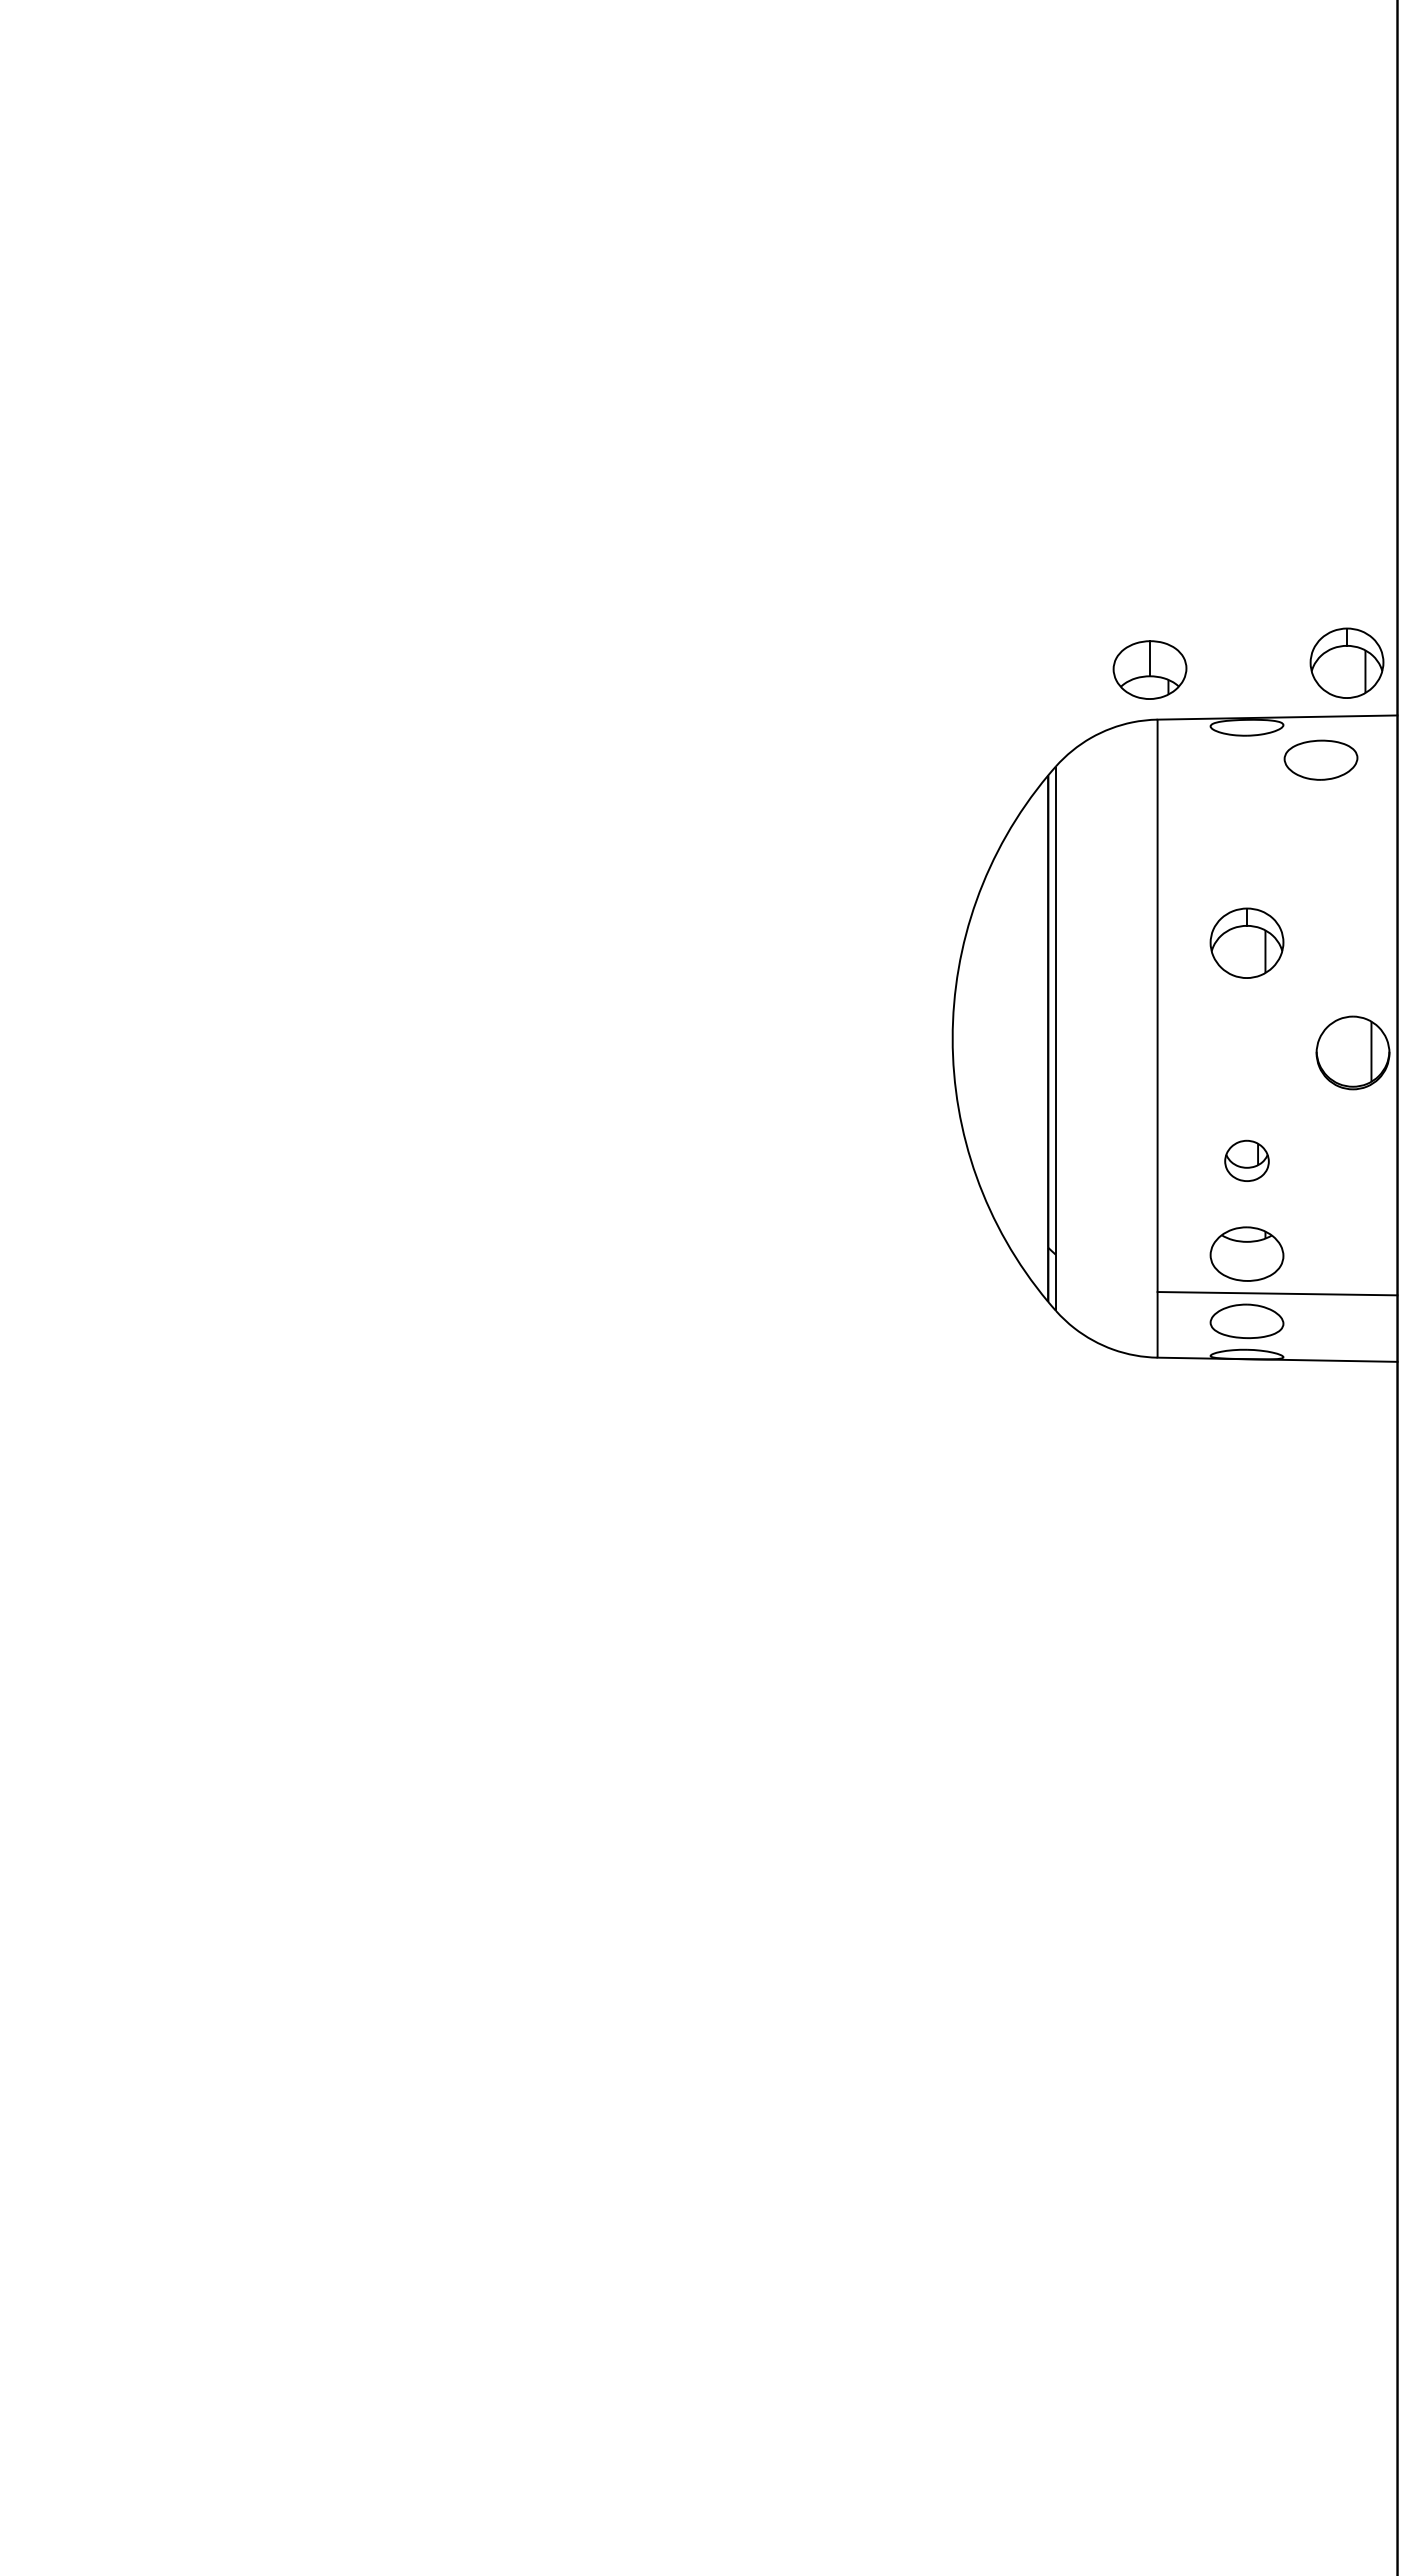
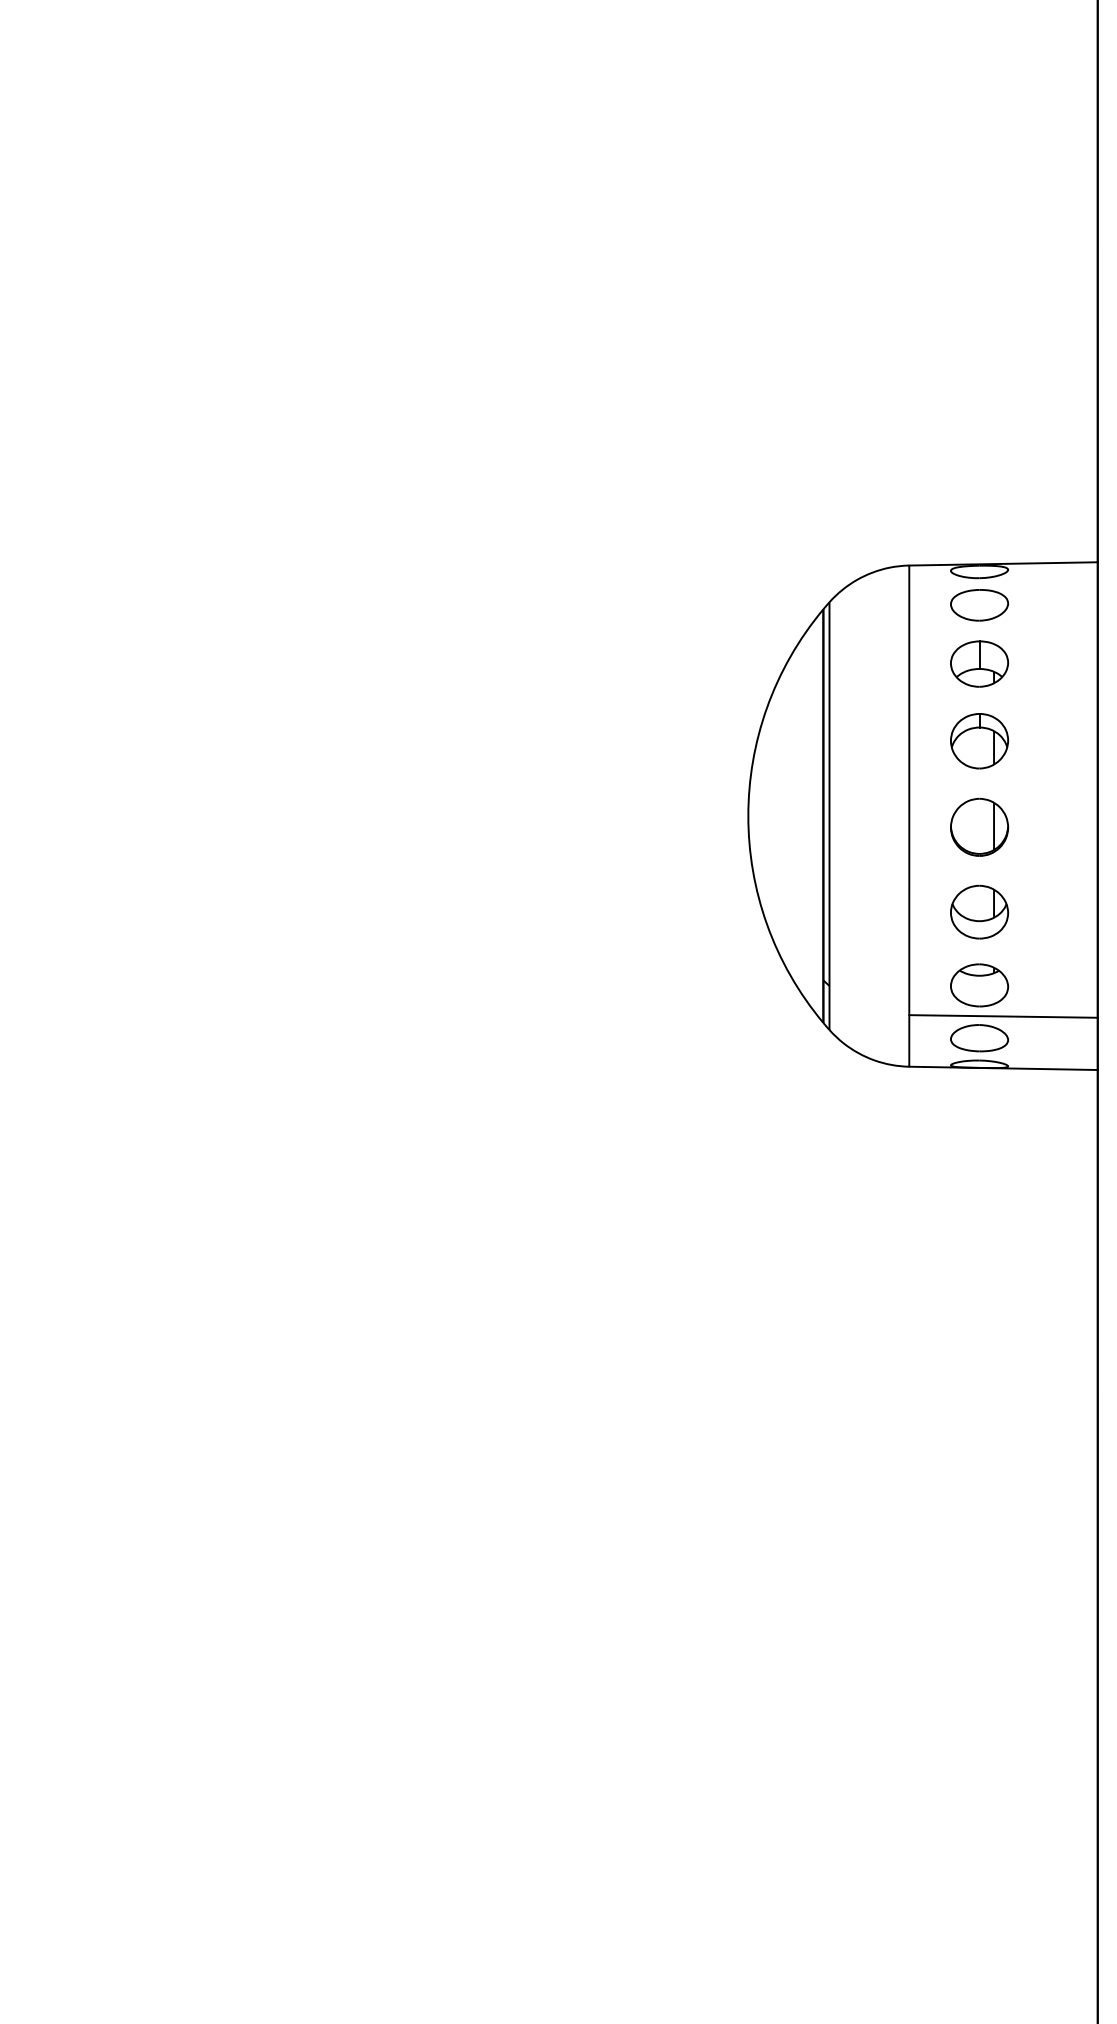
part: (1346, 662) -> (1057, 520), removed
part: (1149, 669) -> (979, 663), moved
part: (1320, 759) -> (979, 604), moved
part: (1352, 1052) -> (979, 827), moved
part: (1246, 1160) -> (979, 911), size x1.67

